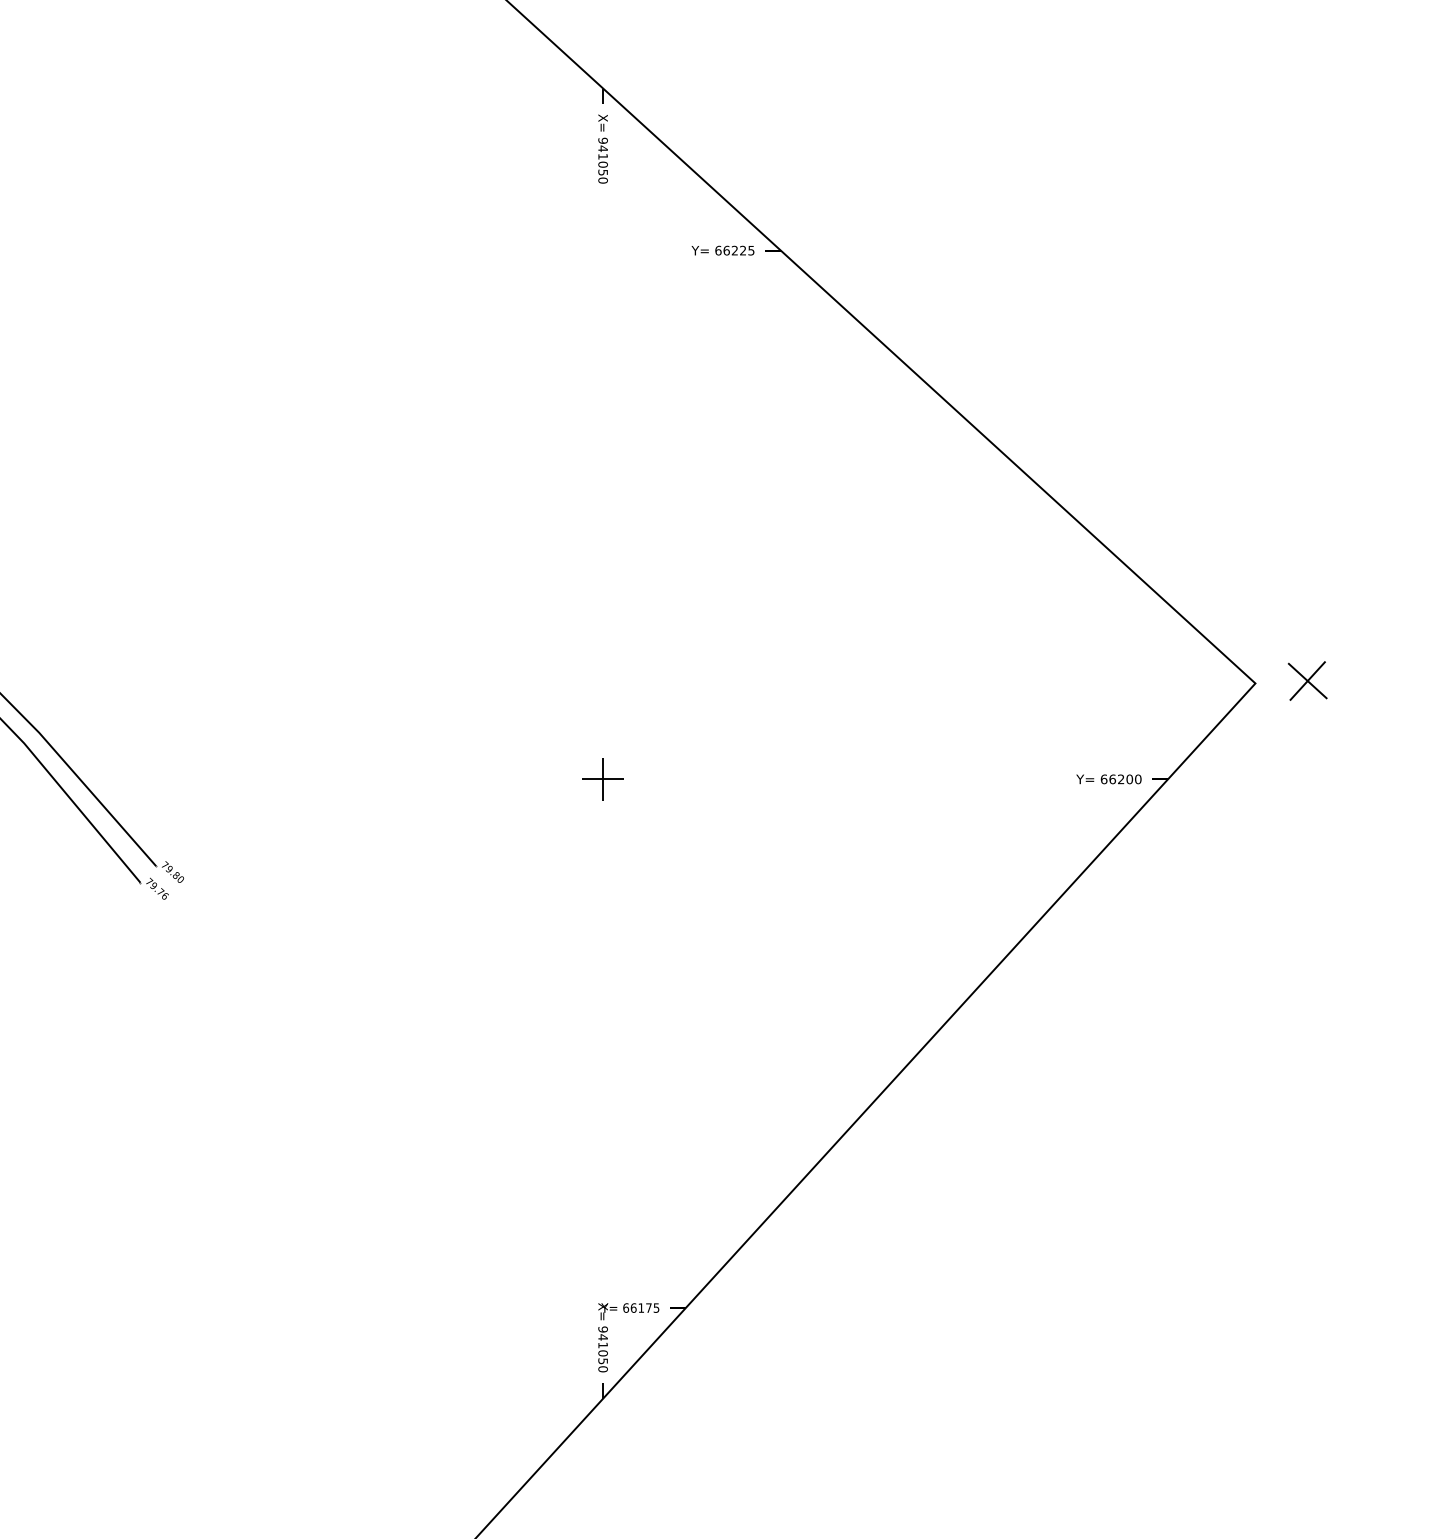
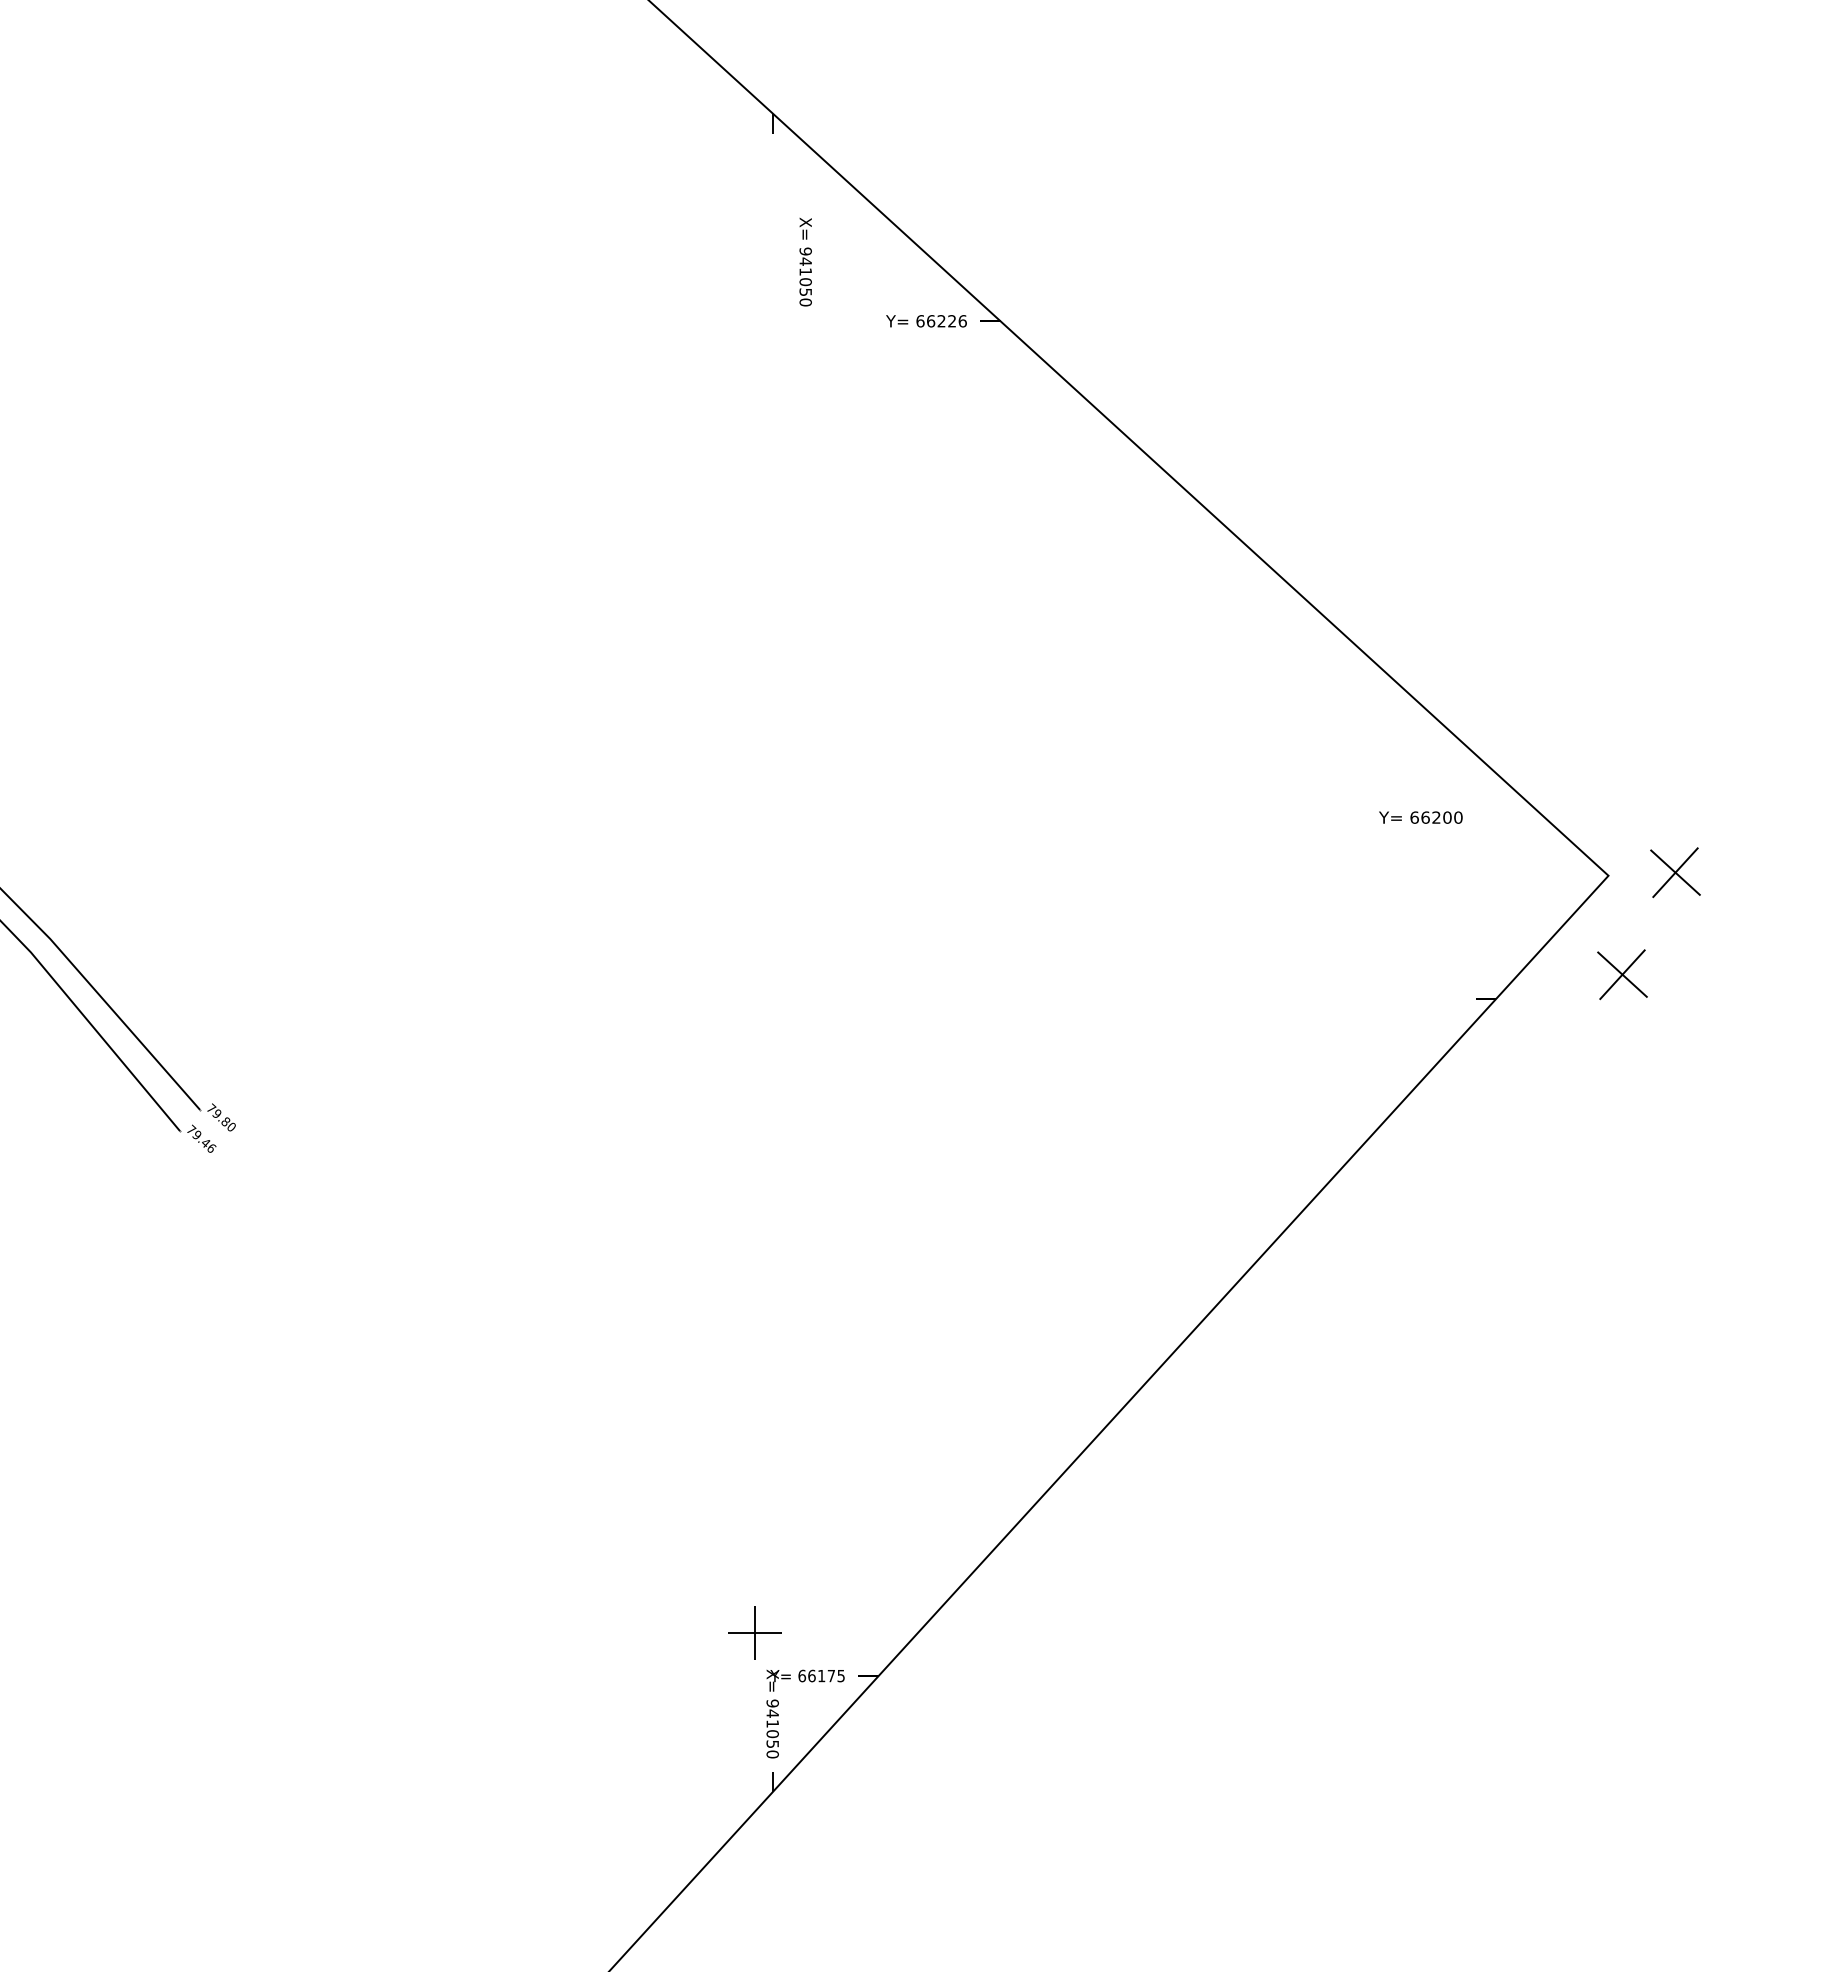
text: (602, 148) -> (805, 261), moved
text: (751, 250) -> (962, 321), 66225 -> 66226
part: (1266, 760) -> (1622, 974), added
part: (602, 779) -> (754, 1632), moved
text: (1108, 779) -> (1420, 817), moved
text: (160, 891) -> (205, 1142), 79.76 -> 79.46

